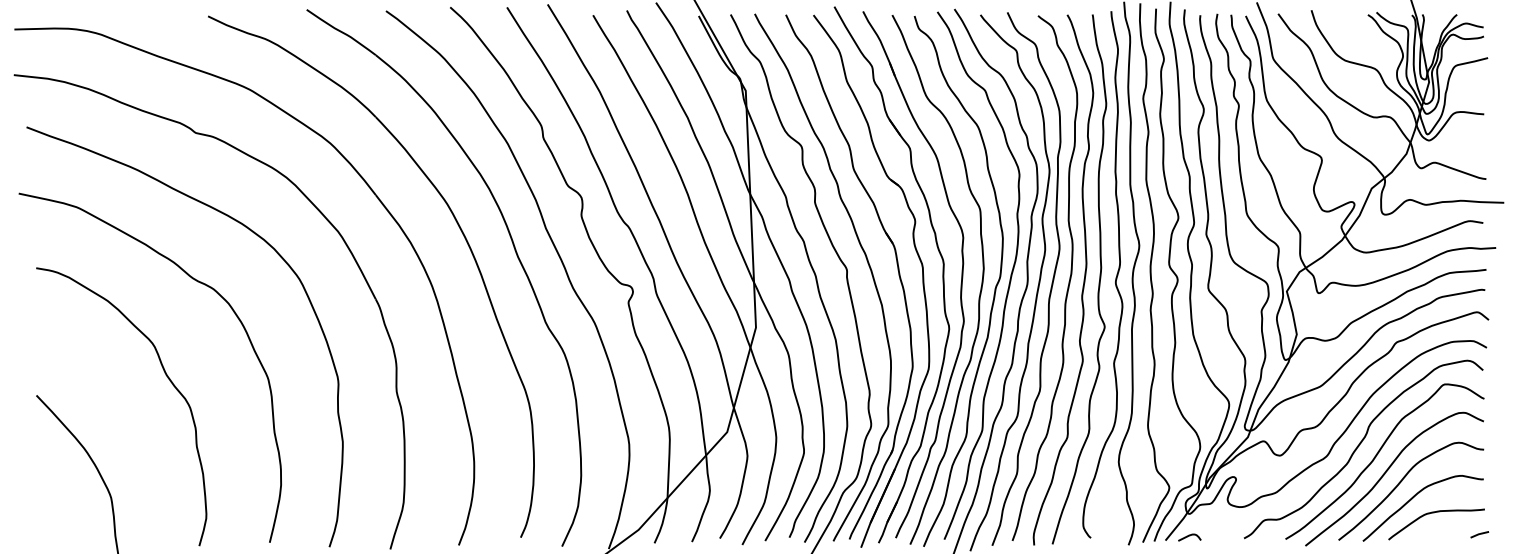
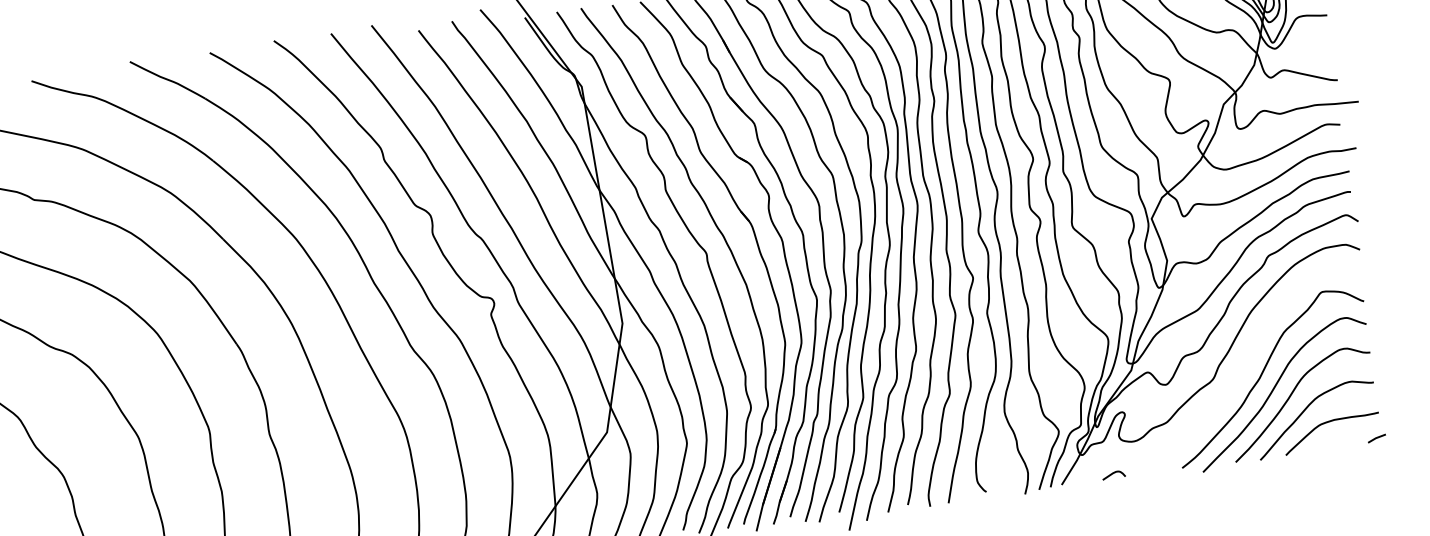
curve: (1359, 446) -> (1244, 365), removed
curve: (1189, 536) -> (1113, 474), moved

